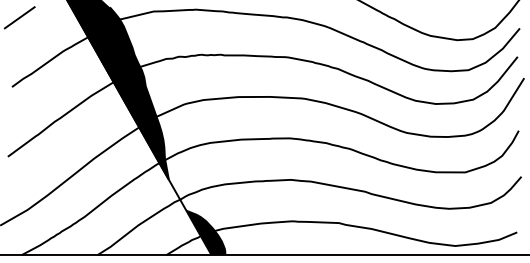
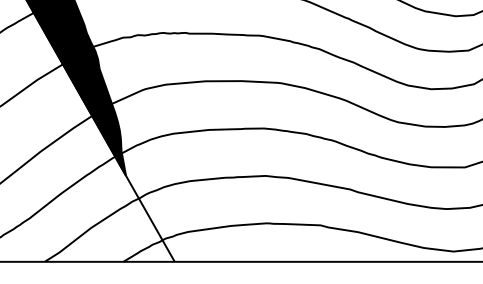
fill: (205, 231) -> (167, 234), removed

